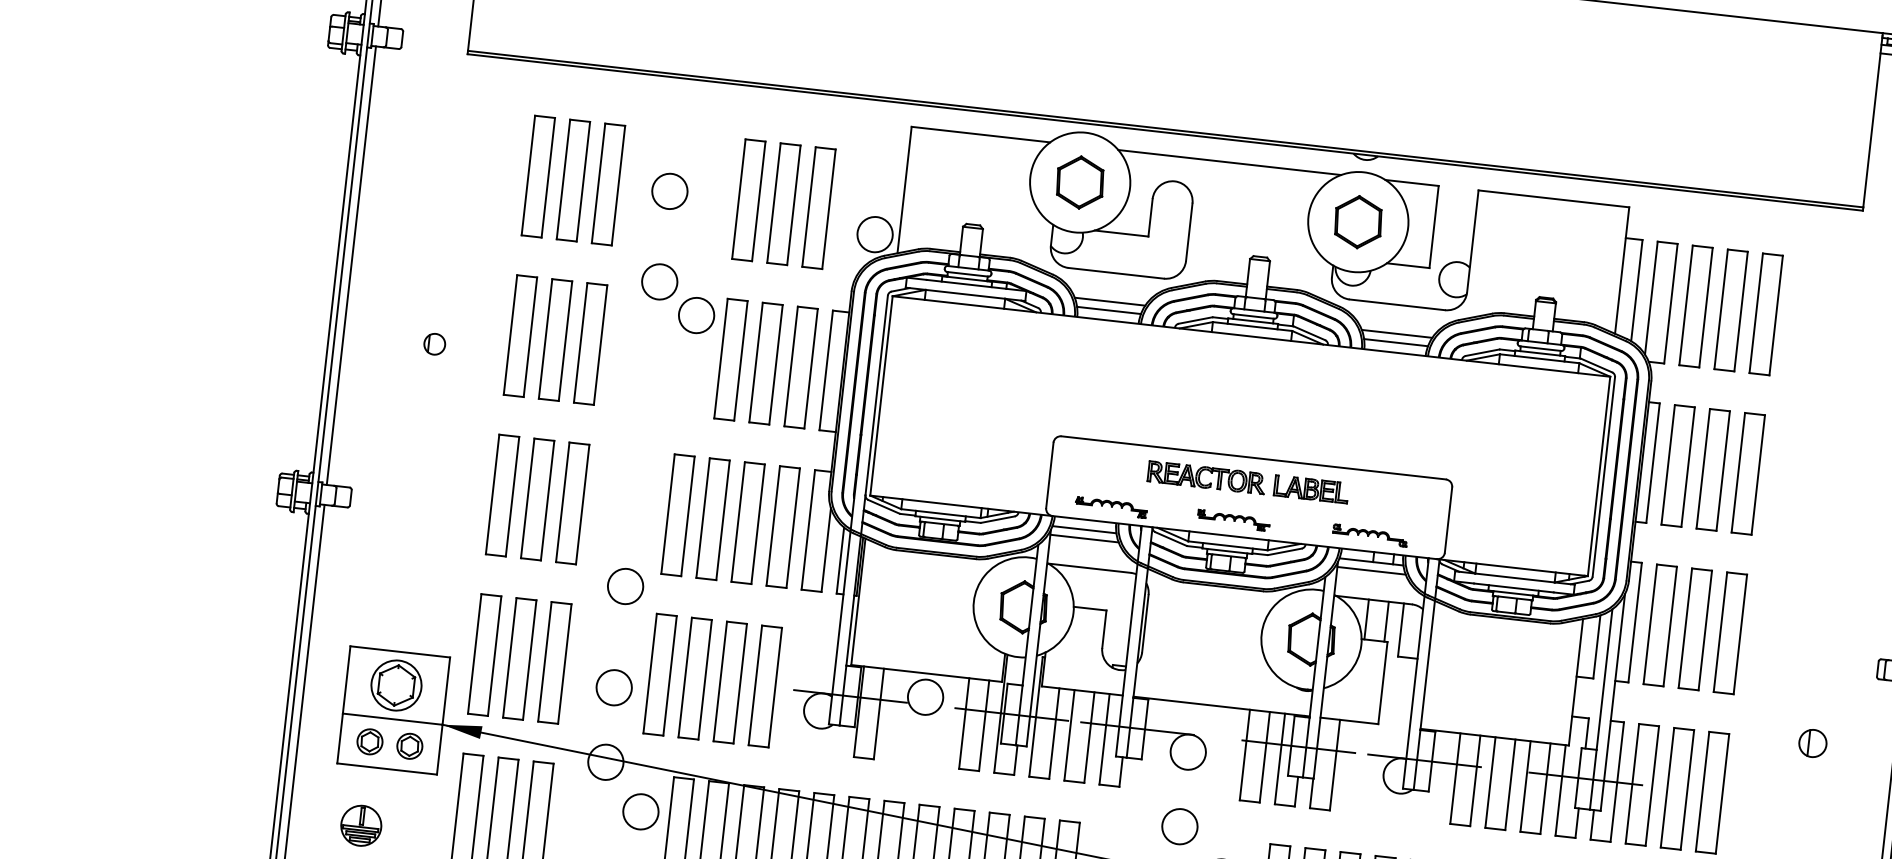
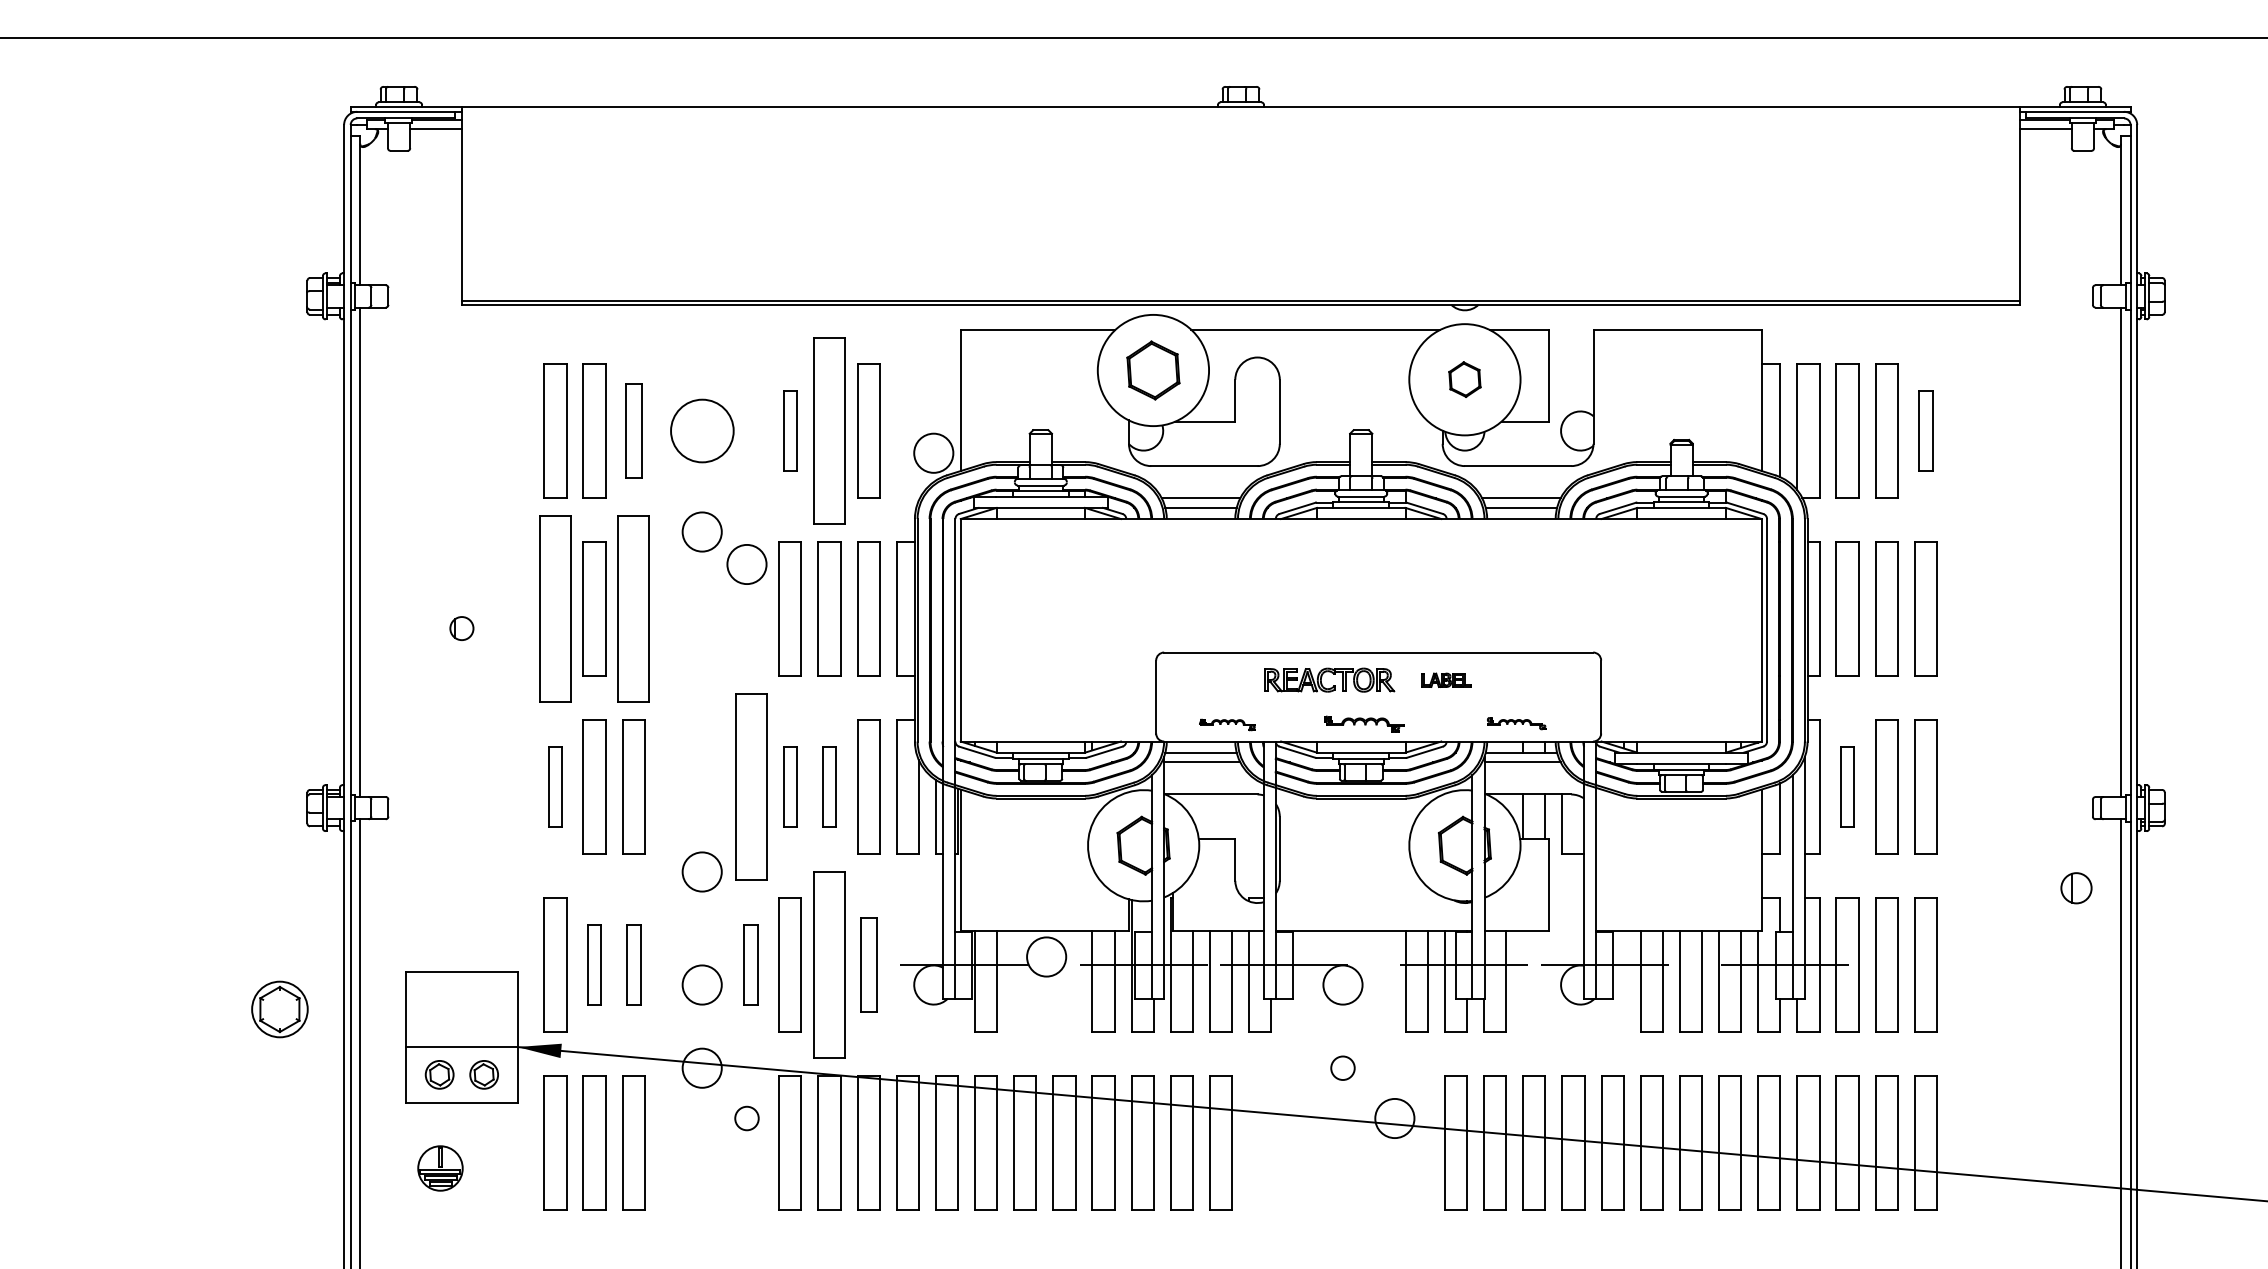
part: (608, 184) -> (633, 430), size x0.7
circle: (669, 190) -> (701, 430), size x1.6
part: (748, 199) -> (789, 430), size x0.6
part: (783, 203) -> (829, 430), size x1.4
part: (1357, 221) -> (1464, 379), size x0.6
part: (1765, 313) -> (1925, 430), size x0.6
part: (520, 335) -> (555, 608), size x1.4
part: (590, 343) -> (633, 608), size x1.4
part: (1311, 489) -> (1446, 680), size x0.6
part: (502, 495) -> (555, 786), size x0.6
part: (1110, 507) -> (1227, 724), size x0.7
part: (677, 514) -> (750, 786), size x1.4
part: (712, 518) -> (789, 786), size x0.6
part: (748, 522) -> (829, 786), size x0.6
part: (1370, 535) -> (1516, 723), size x0.7
part: (1660, 624) -> (1847, 786), size x0.6
part: (519, 658) -> (594, 964), size x0.6
part: (554, 662) -> (633, 964), size x0.6
part: (659, 674) -> (750, 964), size x0.6
part: (730, 682) -> (829, 964), size x1.4
part: (396, 685) -> (279, 1009), moved
part: (765, 686) -> (868, 964), size x0.7
part: (1812, 743) -> (2076, 888), moved
circle: (640, 811) -> (746, 1118), size x0.6
circle: (1179, 825) -> (1342, 1067), size x0.6

